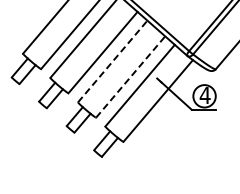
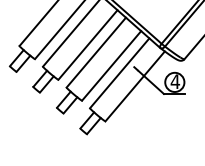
line: (112, 61) -> (96, 52), dashed -> solid
line: (131, 76) -> (112, 65), dashed -> solid

